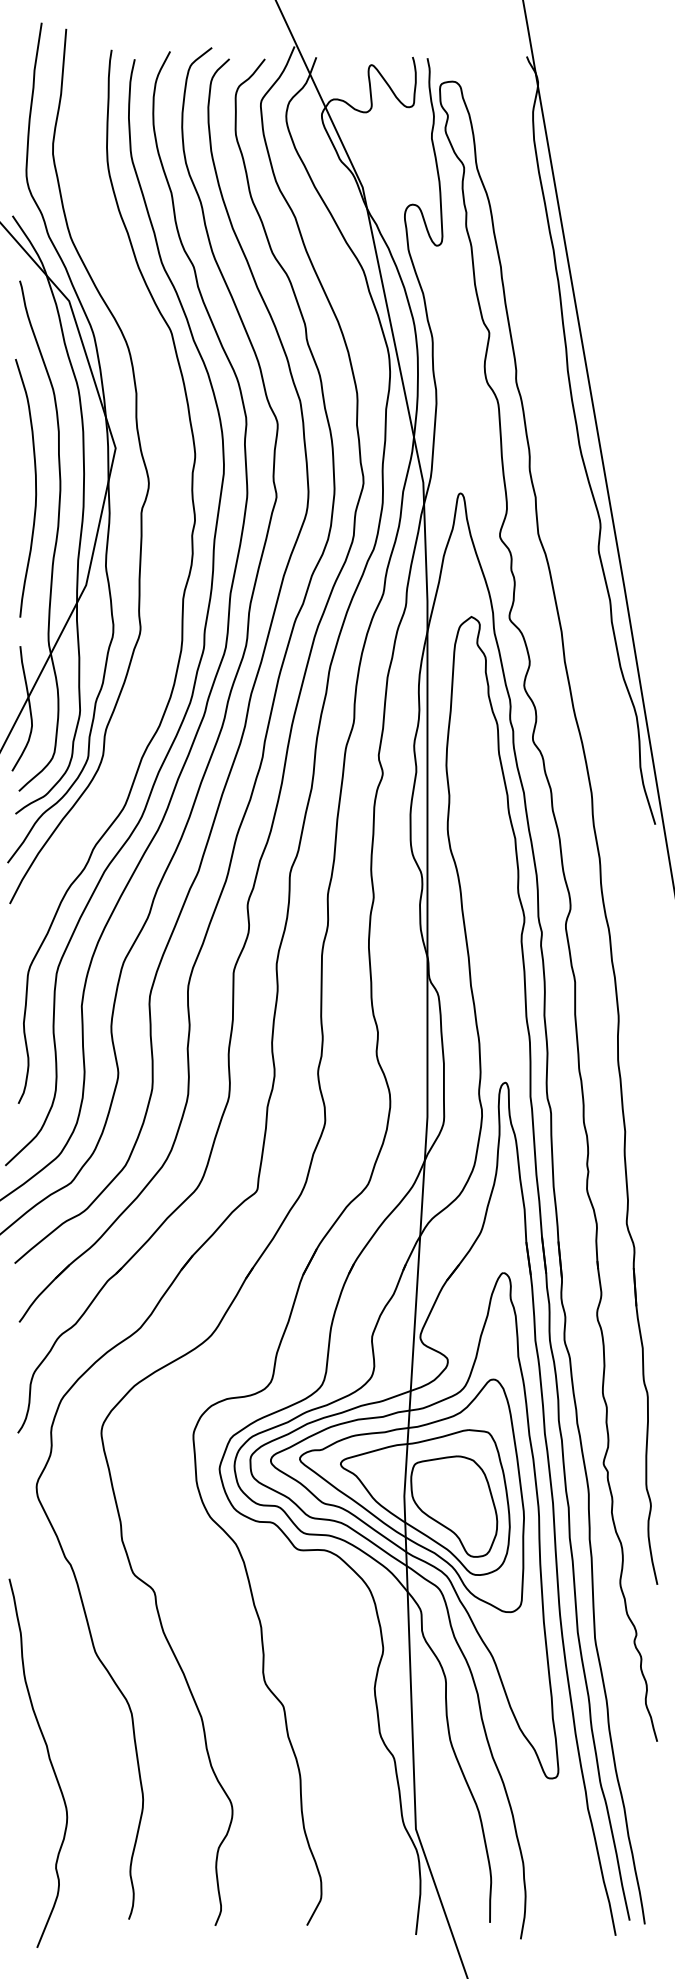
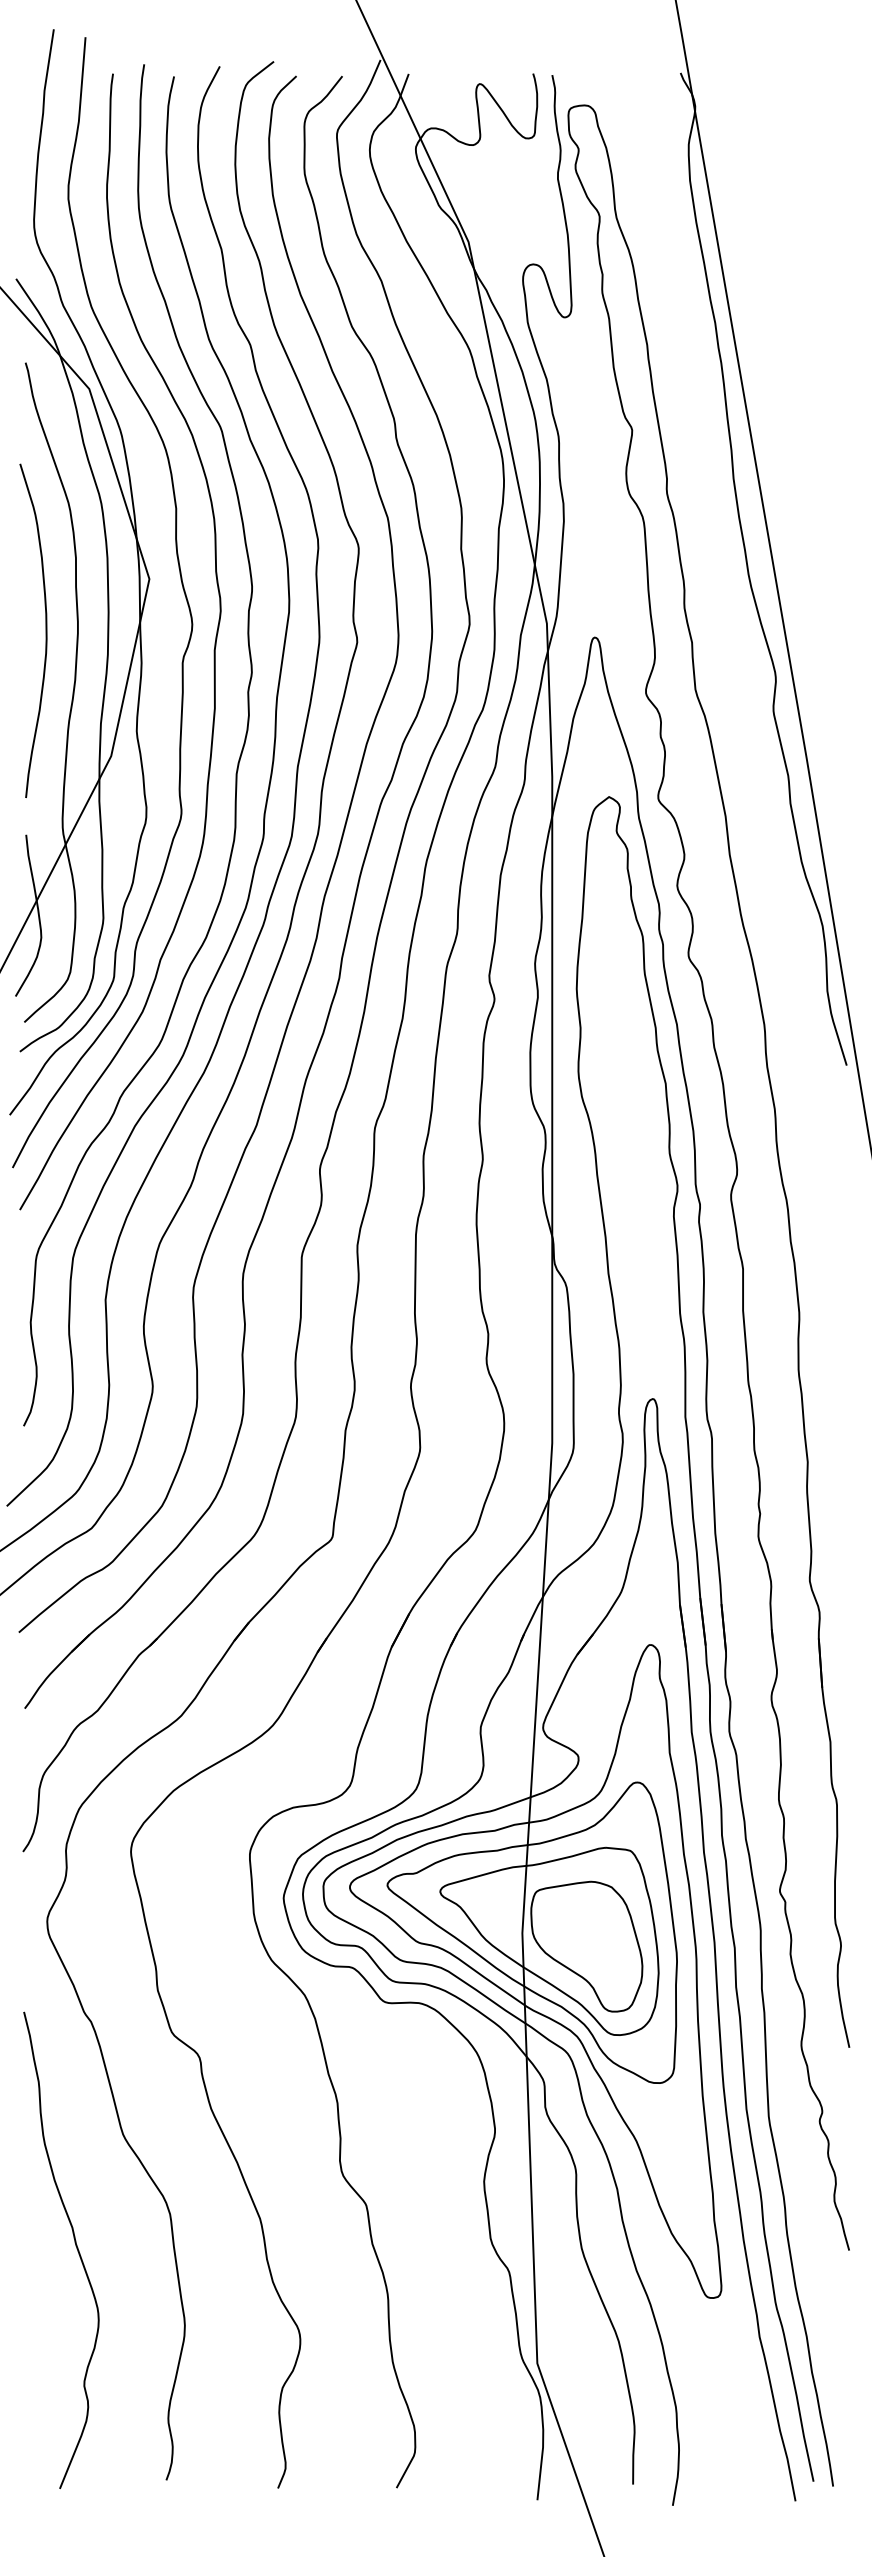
curve: (165, 503) -> (213, 650), added
curve: (49, 1760) -> (75, 2246), moved

